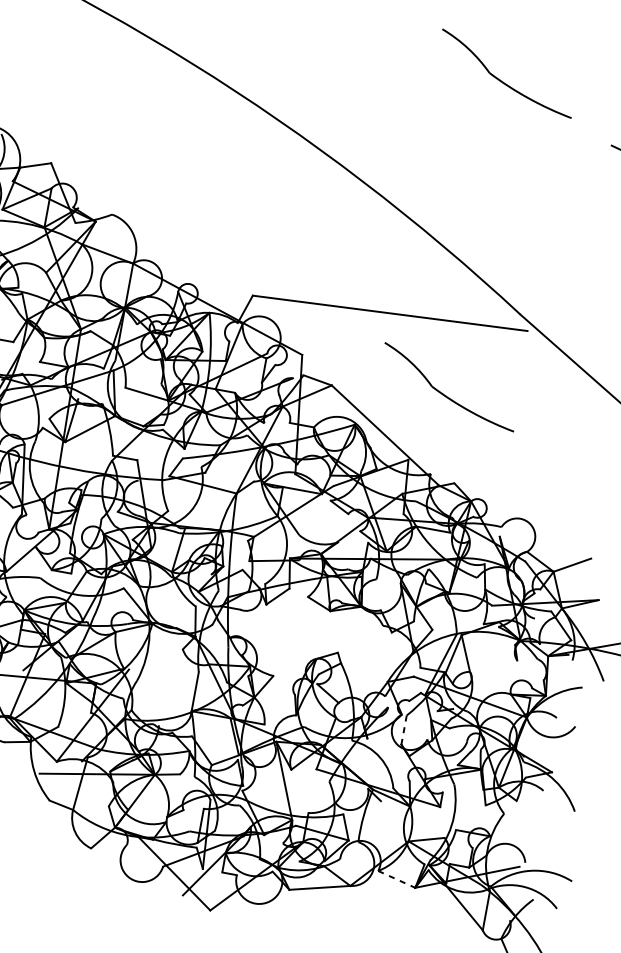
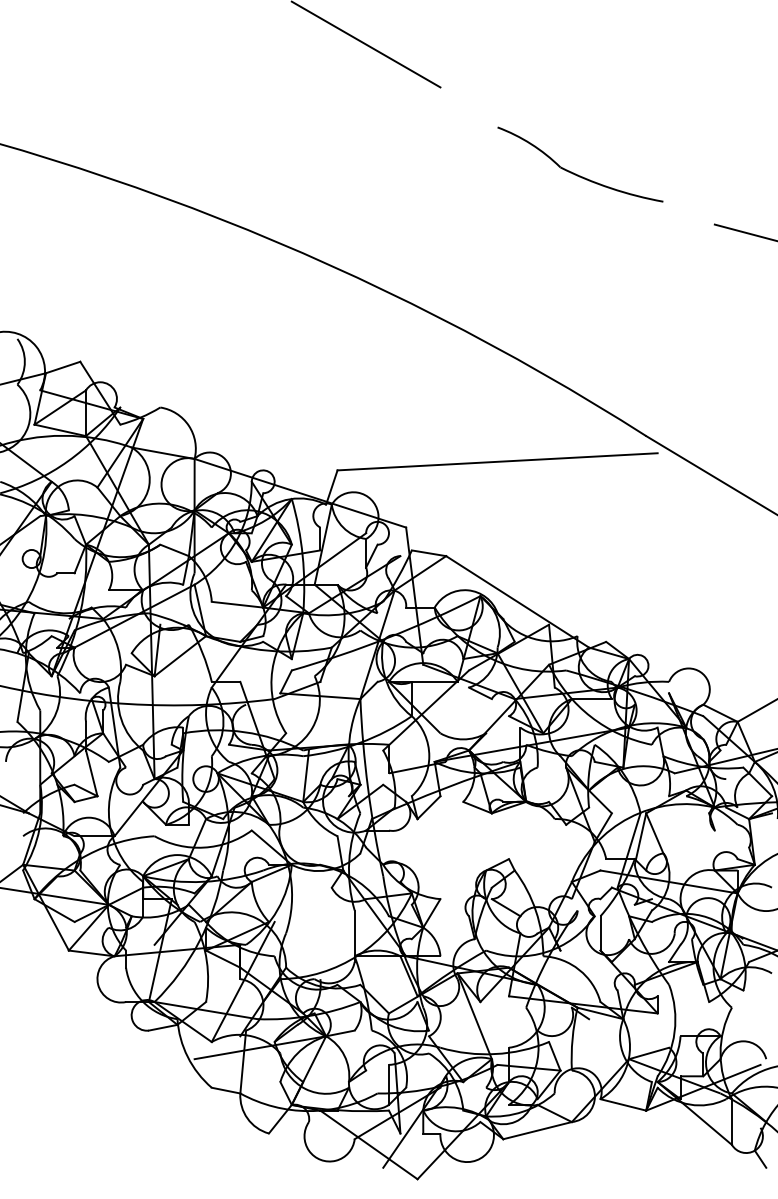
part: (446, 395) -> (578, 543), removed
line: (404, 730) -> (600, 933), dashed -> solid
line: (396, 879) -> (623, 1104), dashed -> solid

